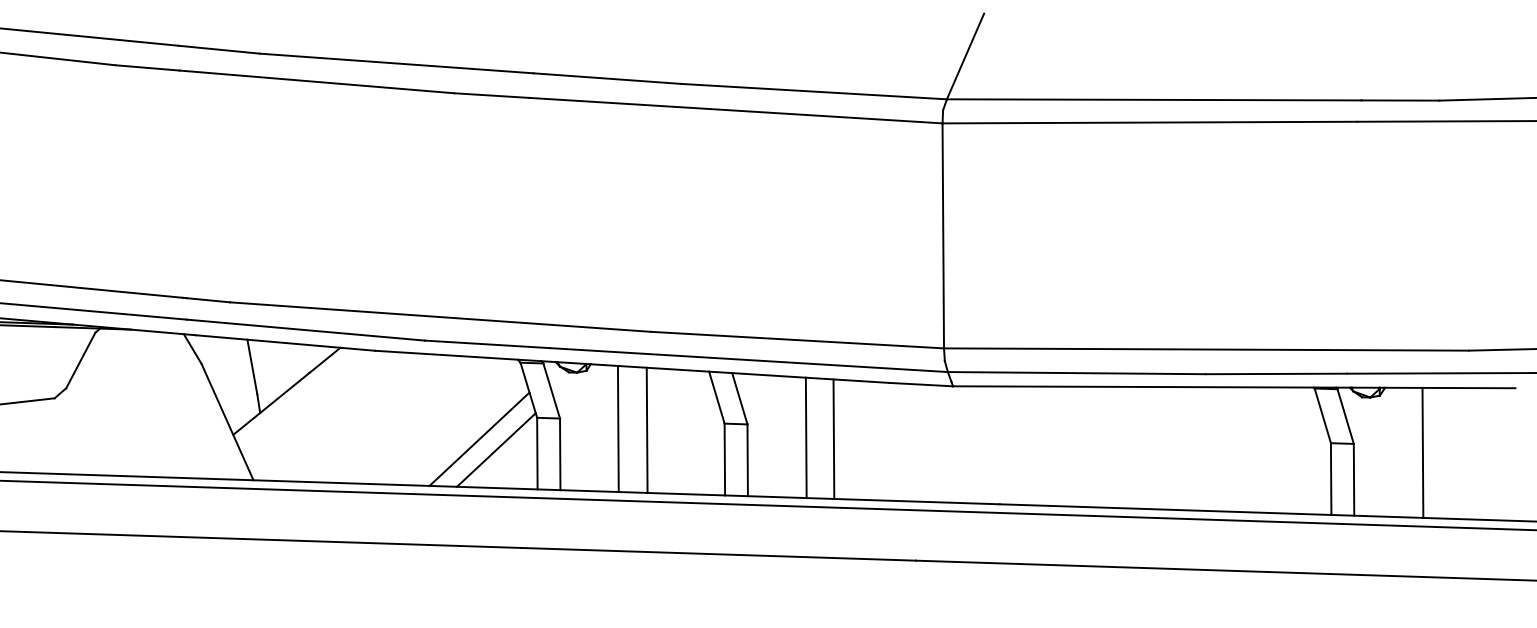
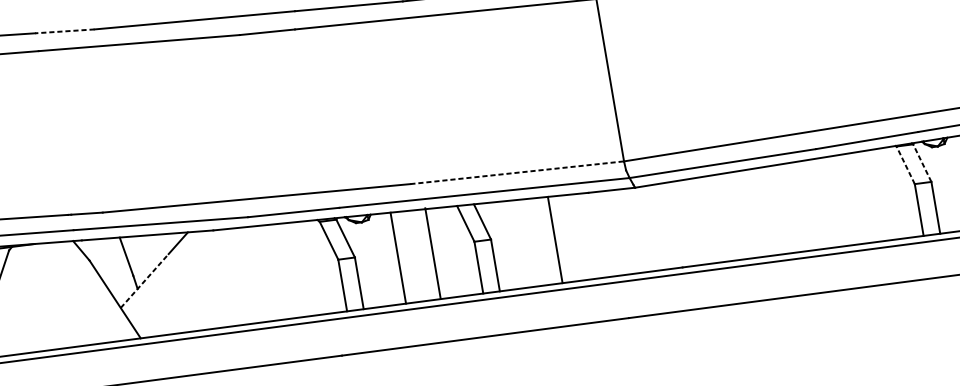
line: (218, 49) -> (64, 31), solid -> dashed
line: (797, 340) -> (517, 173), solid -> dashed
line: (271, 403) -> (144, 280), solid -> dashed
line: (1322, 415) -> (905, 165), solid -> dashed
line: (1345, 416) -> (922, 163), solid -> dashed
line: (646, 429) -> (432, 252), moved
line: (805, 437) -> (534, 242), removed
line: (479, 438) -> (299, 281), removed
line: (495, 449) -> (311, 287), removed

